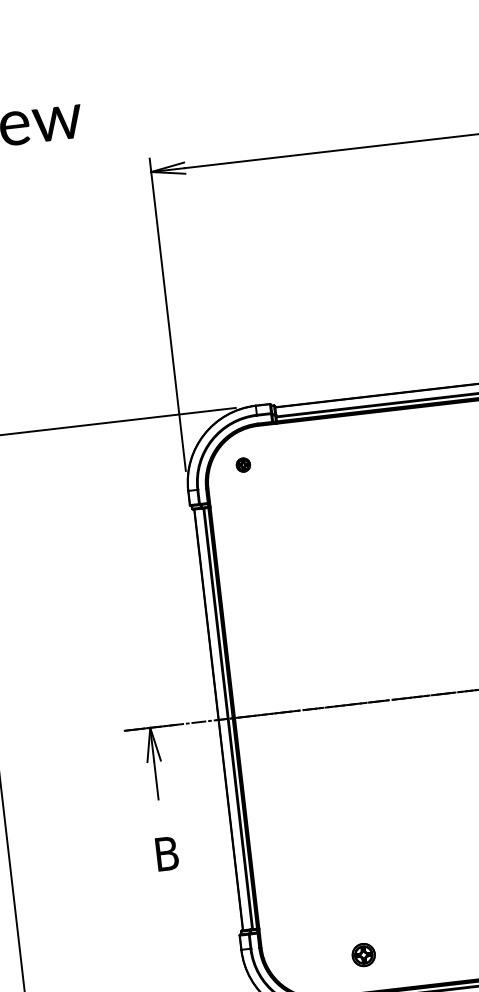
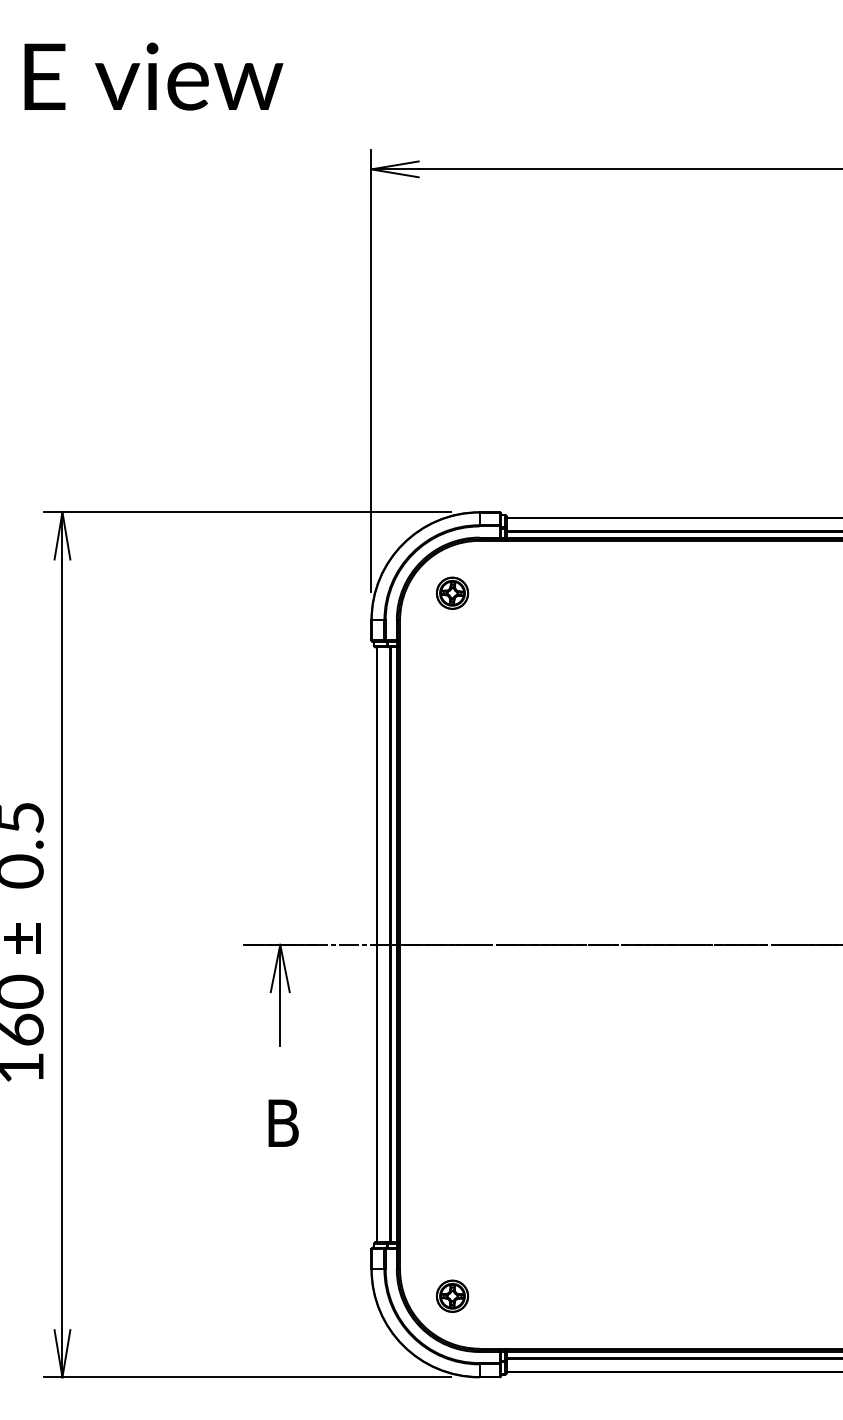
part: (243, 464) -> (452, 592), size x1.67
part: (363, 954) -> (452, 1295), moved

